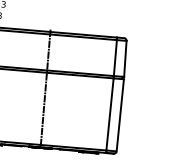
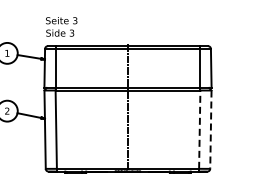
line: (109, 114) -> (199, 129), solid -> dashed
line: (119, 116) -> (210, 130), solid -> dashed

